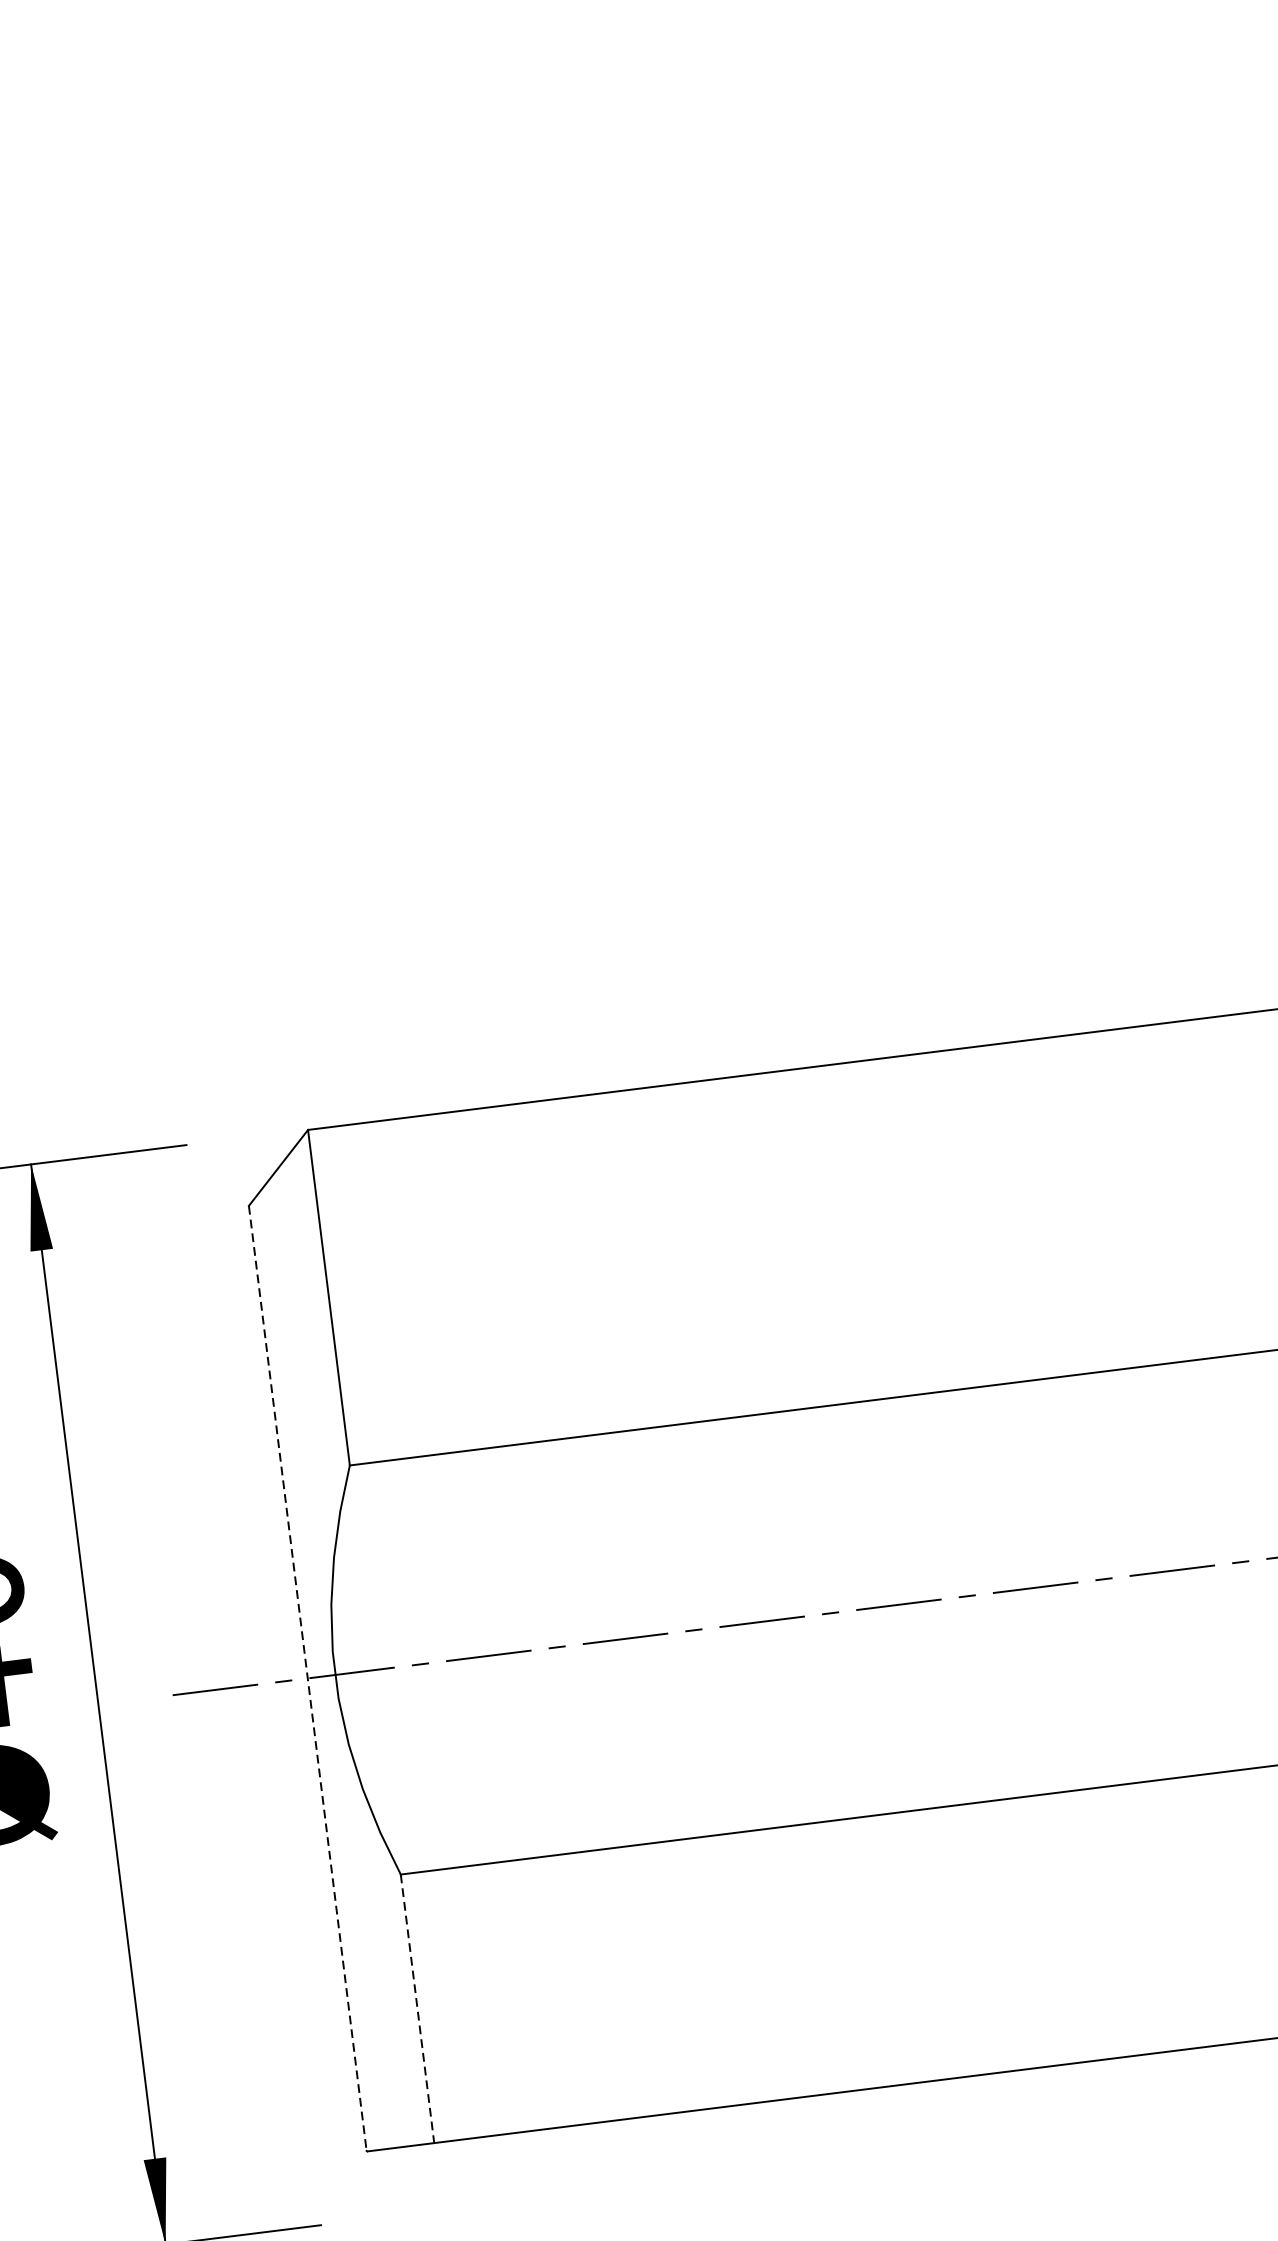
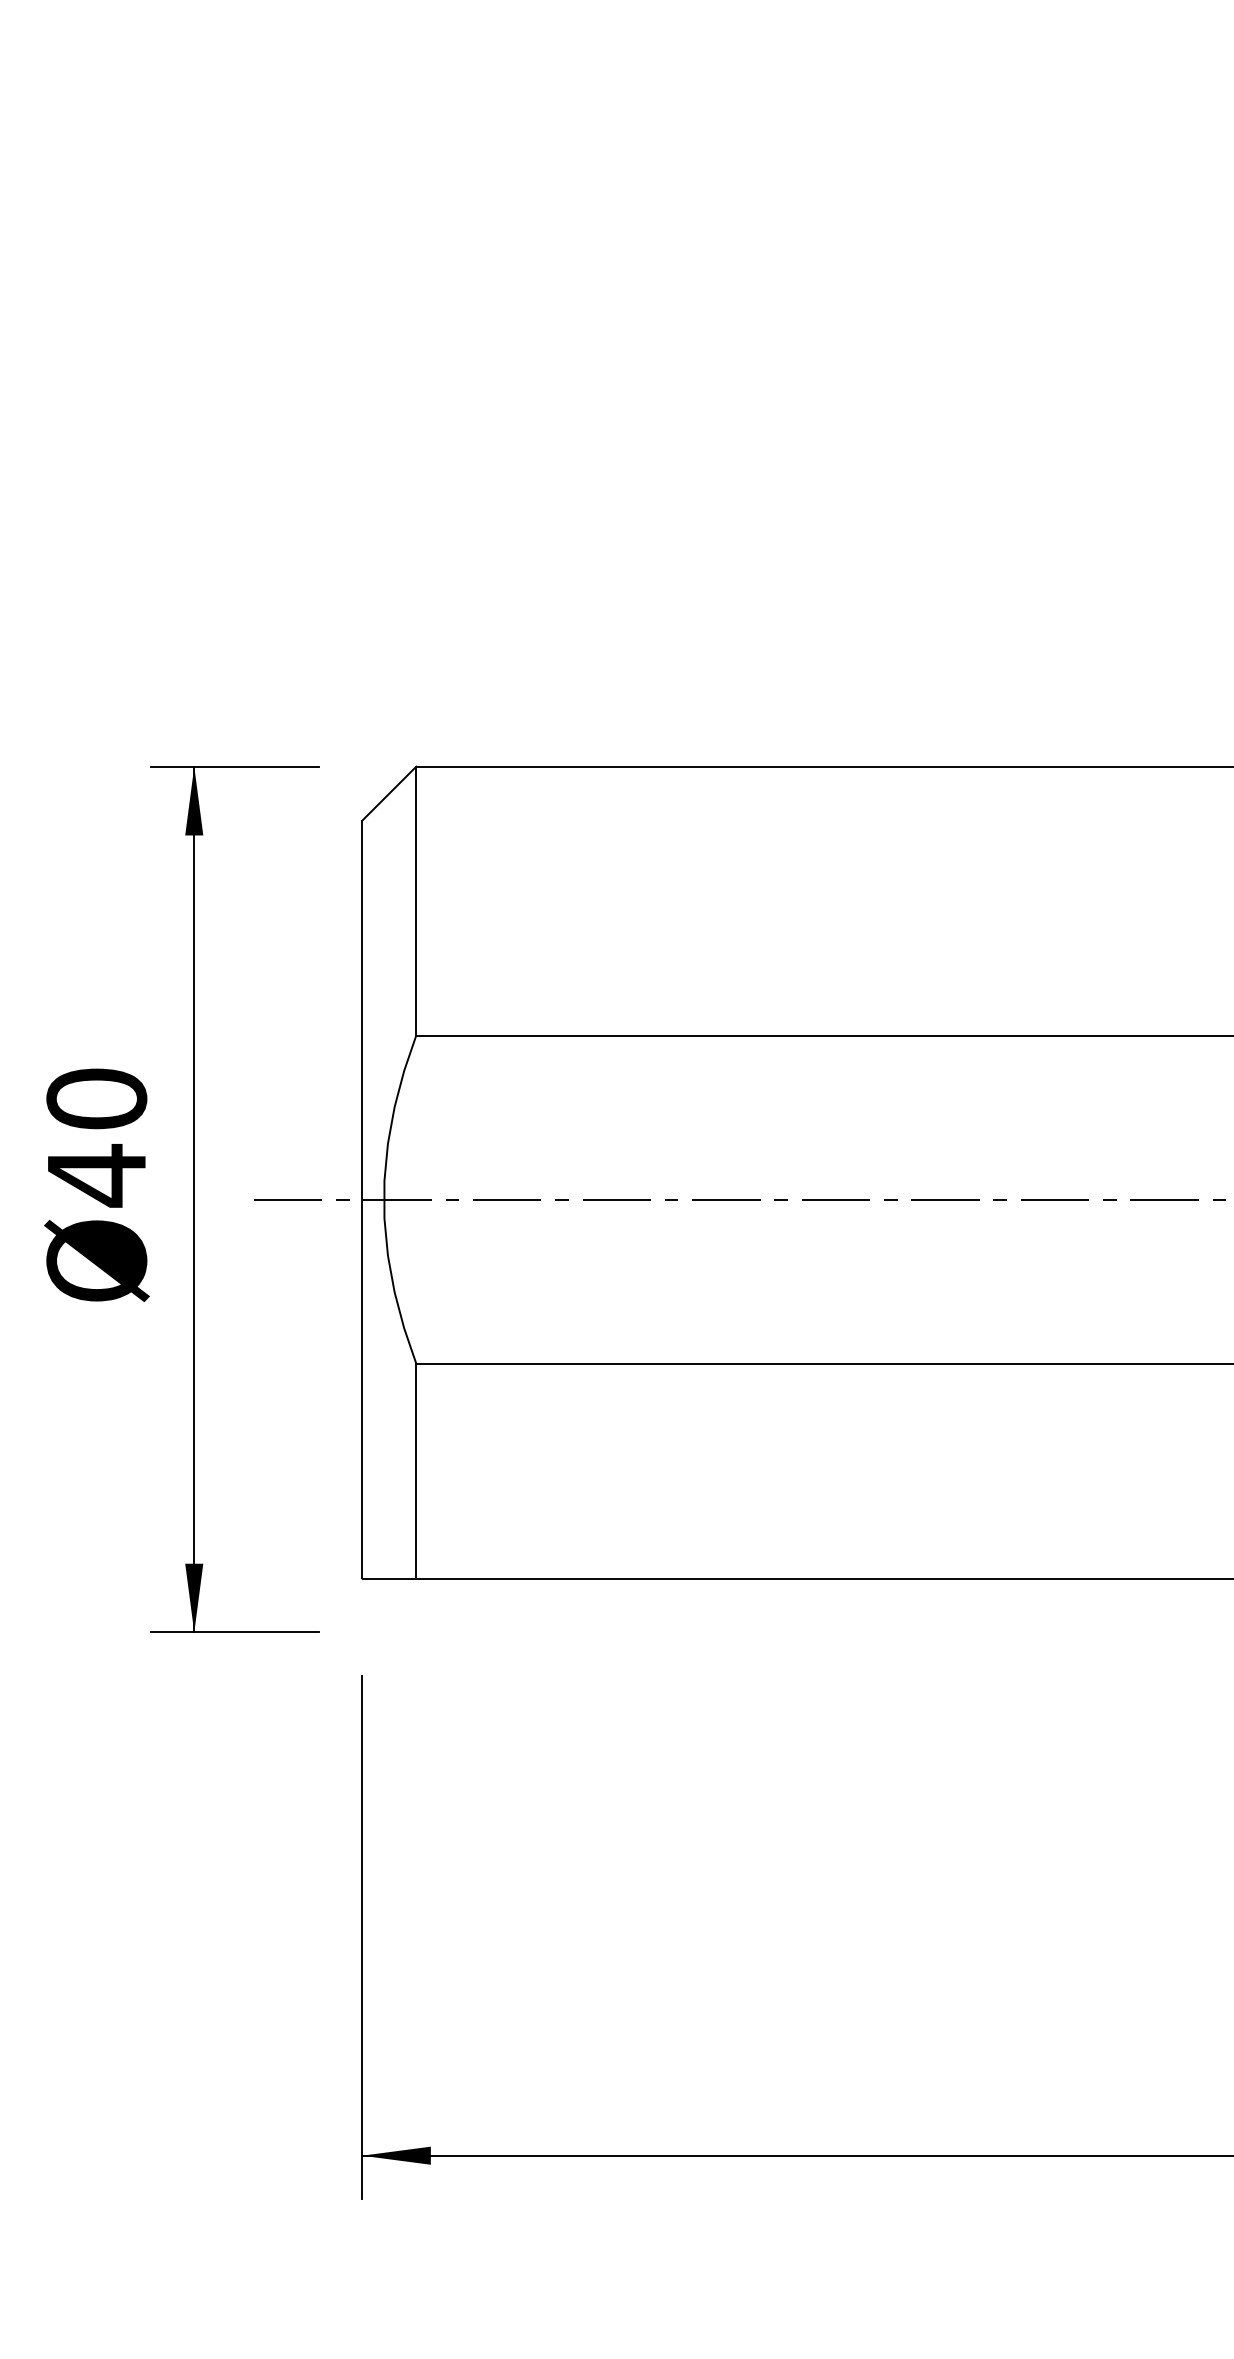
line: (308, 1678) -> (362, 1199), dashed -> solid
line: (417, 2009) -> (416, 1471), dashed -> solid

